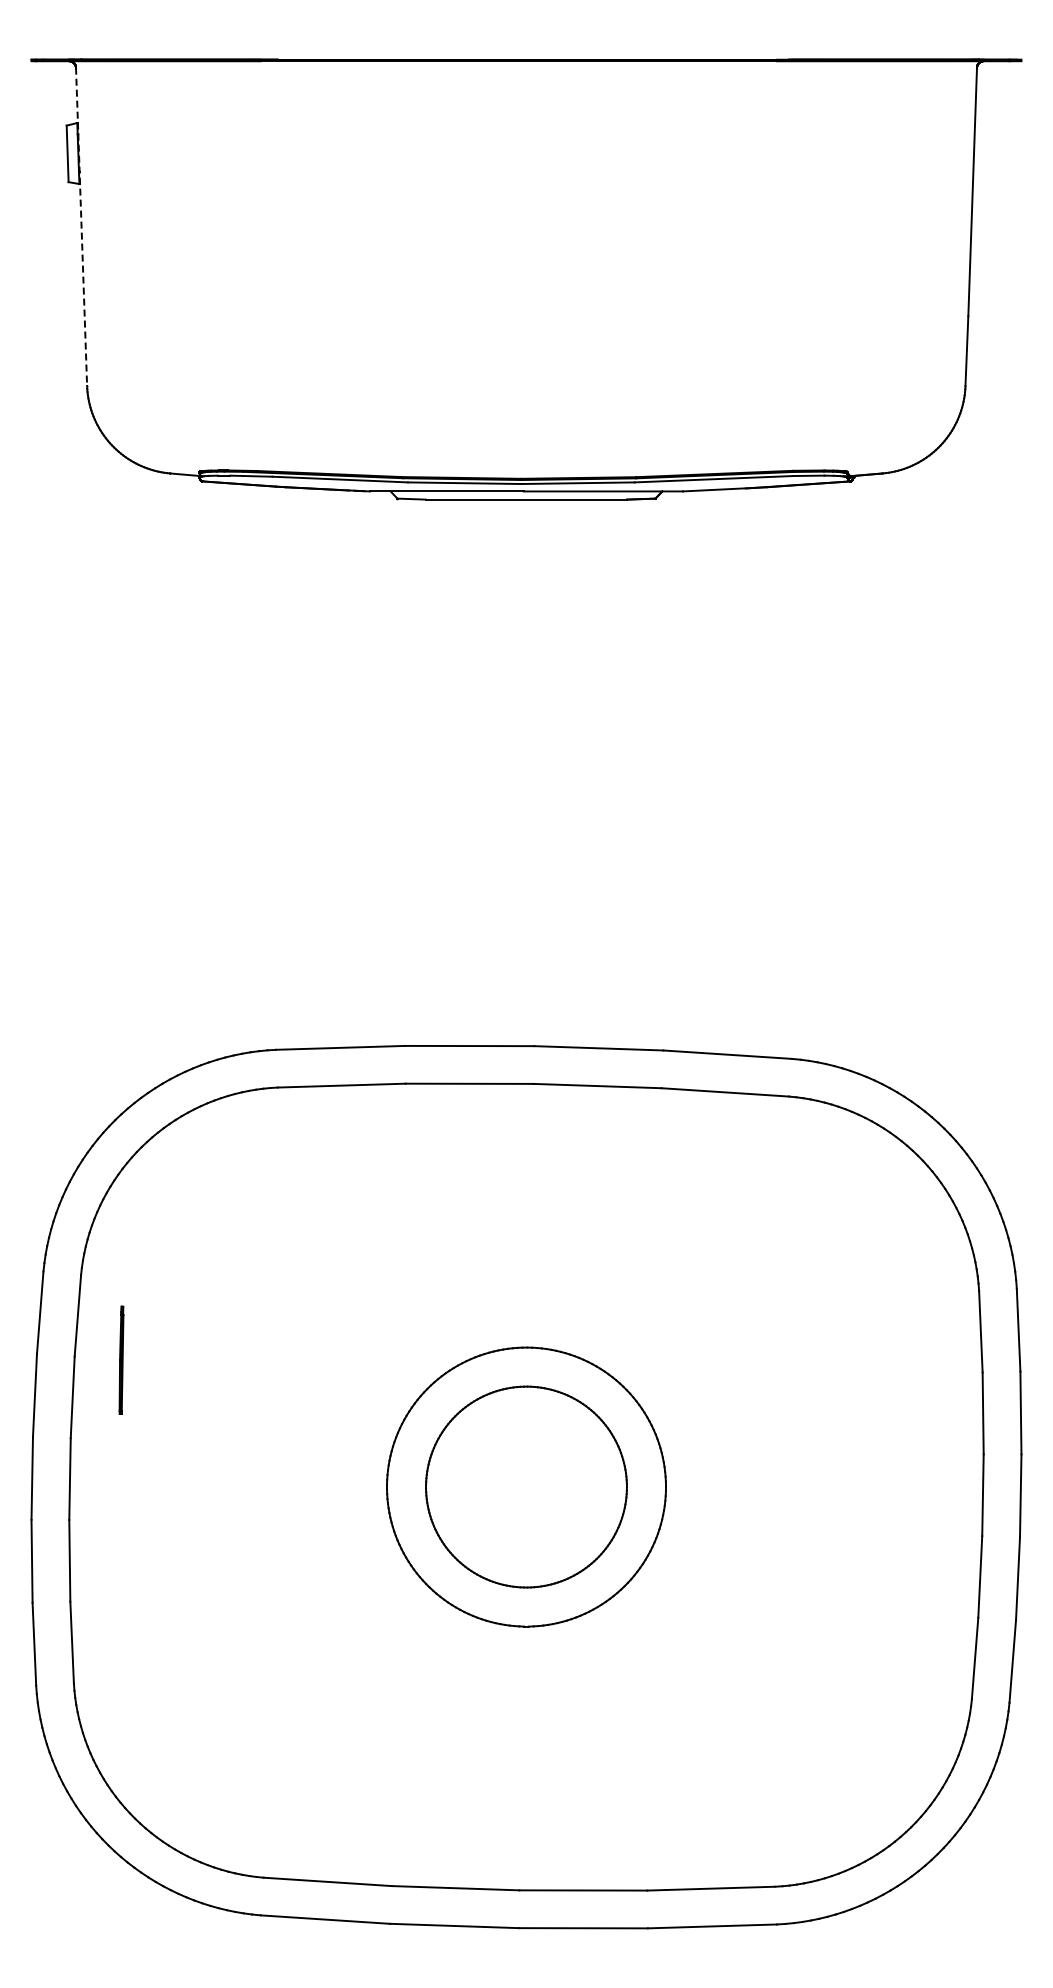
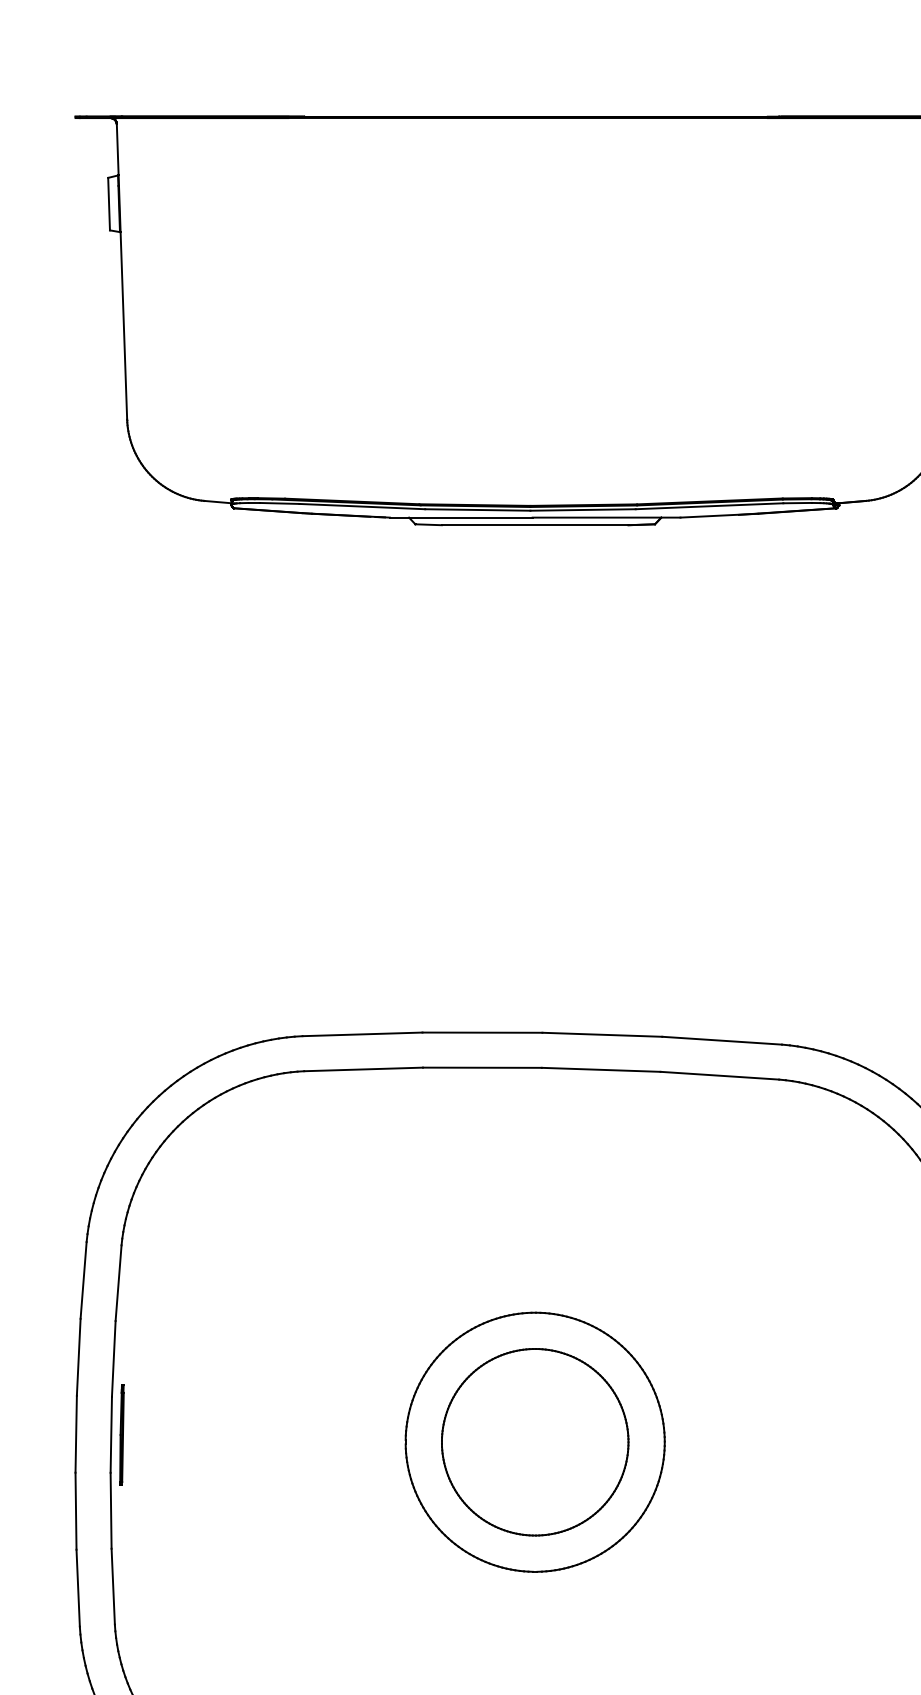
line: (81, 227) -> (121, 272), dashed -> solid
part: (121, 1359) -> (121, 1434), moved

